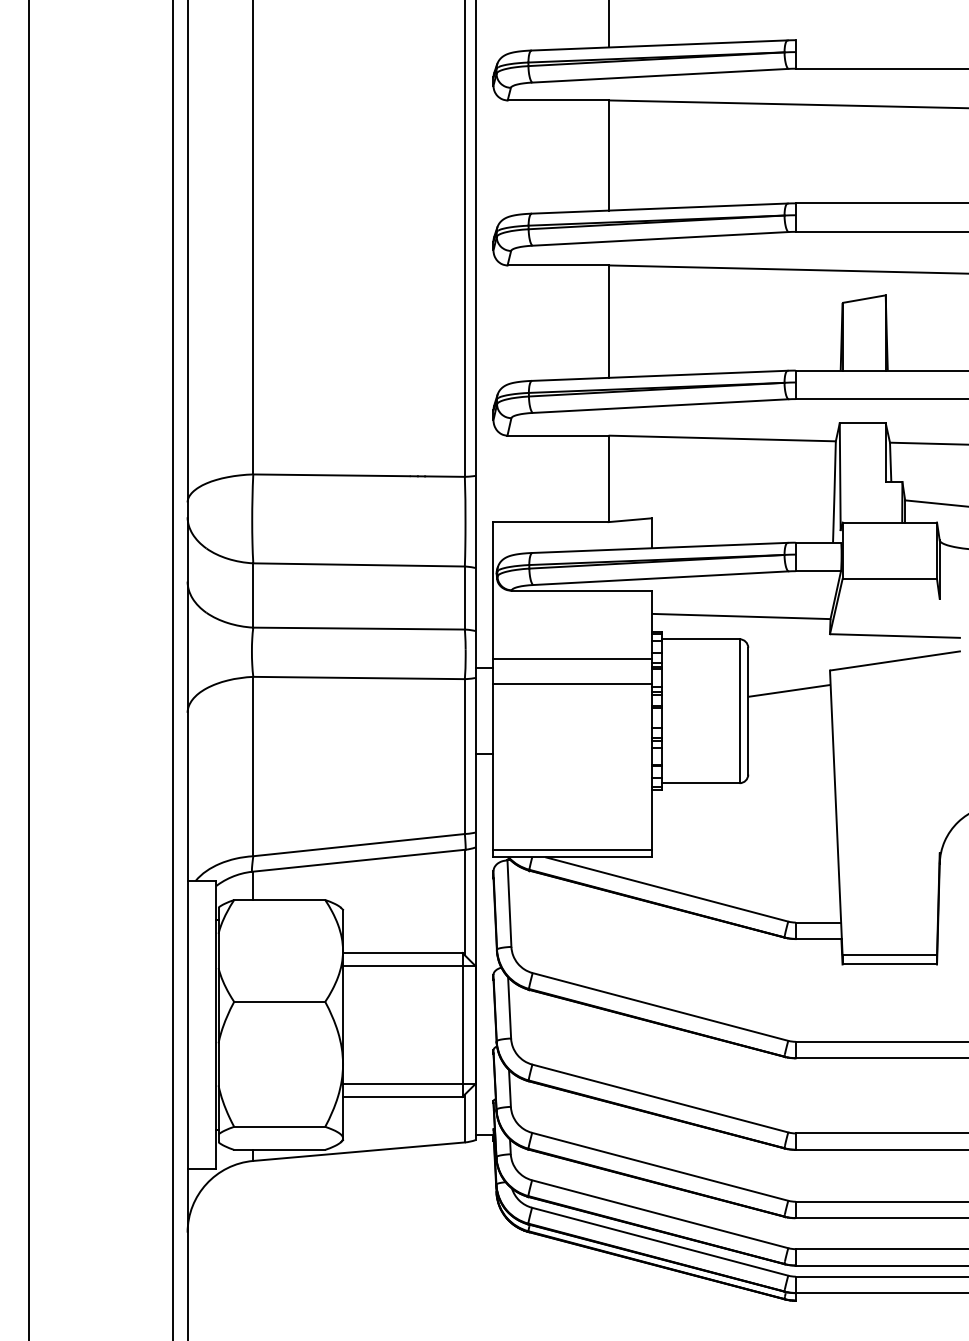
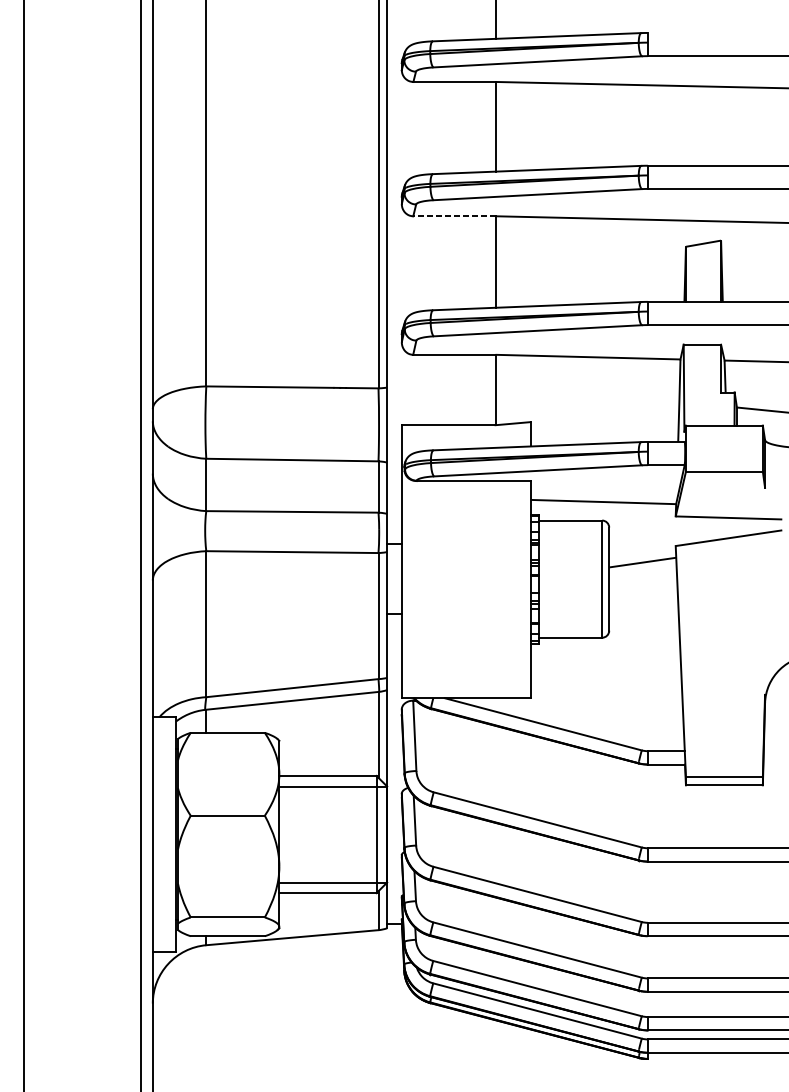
line: (558, 265) -> (454, 216), solid -> dashed
line: (572, 659) -> (466, 537), removed
line: (572, 683) -> (466, 556), removed
line: (572, 849) -> (466, 691), removed

